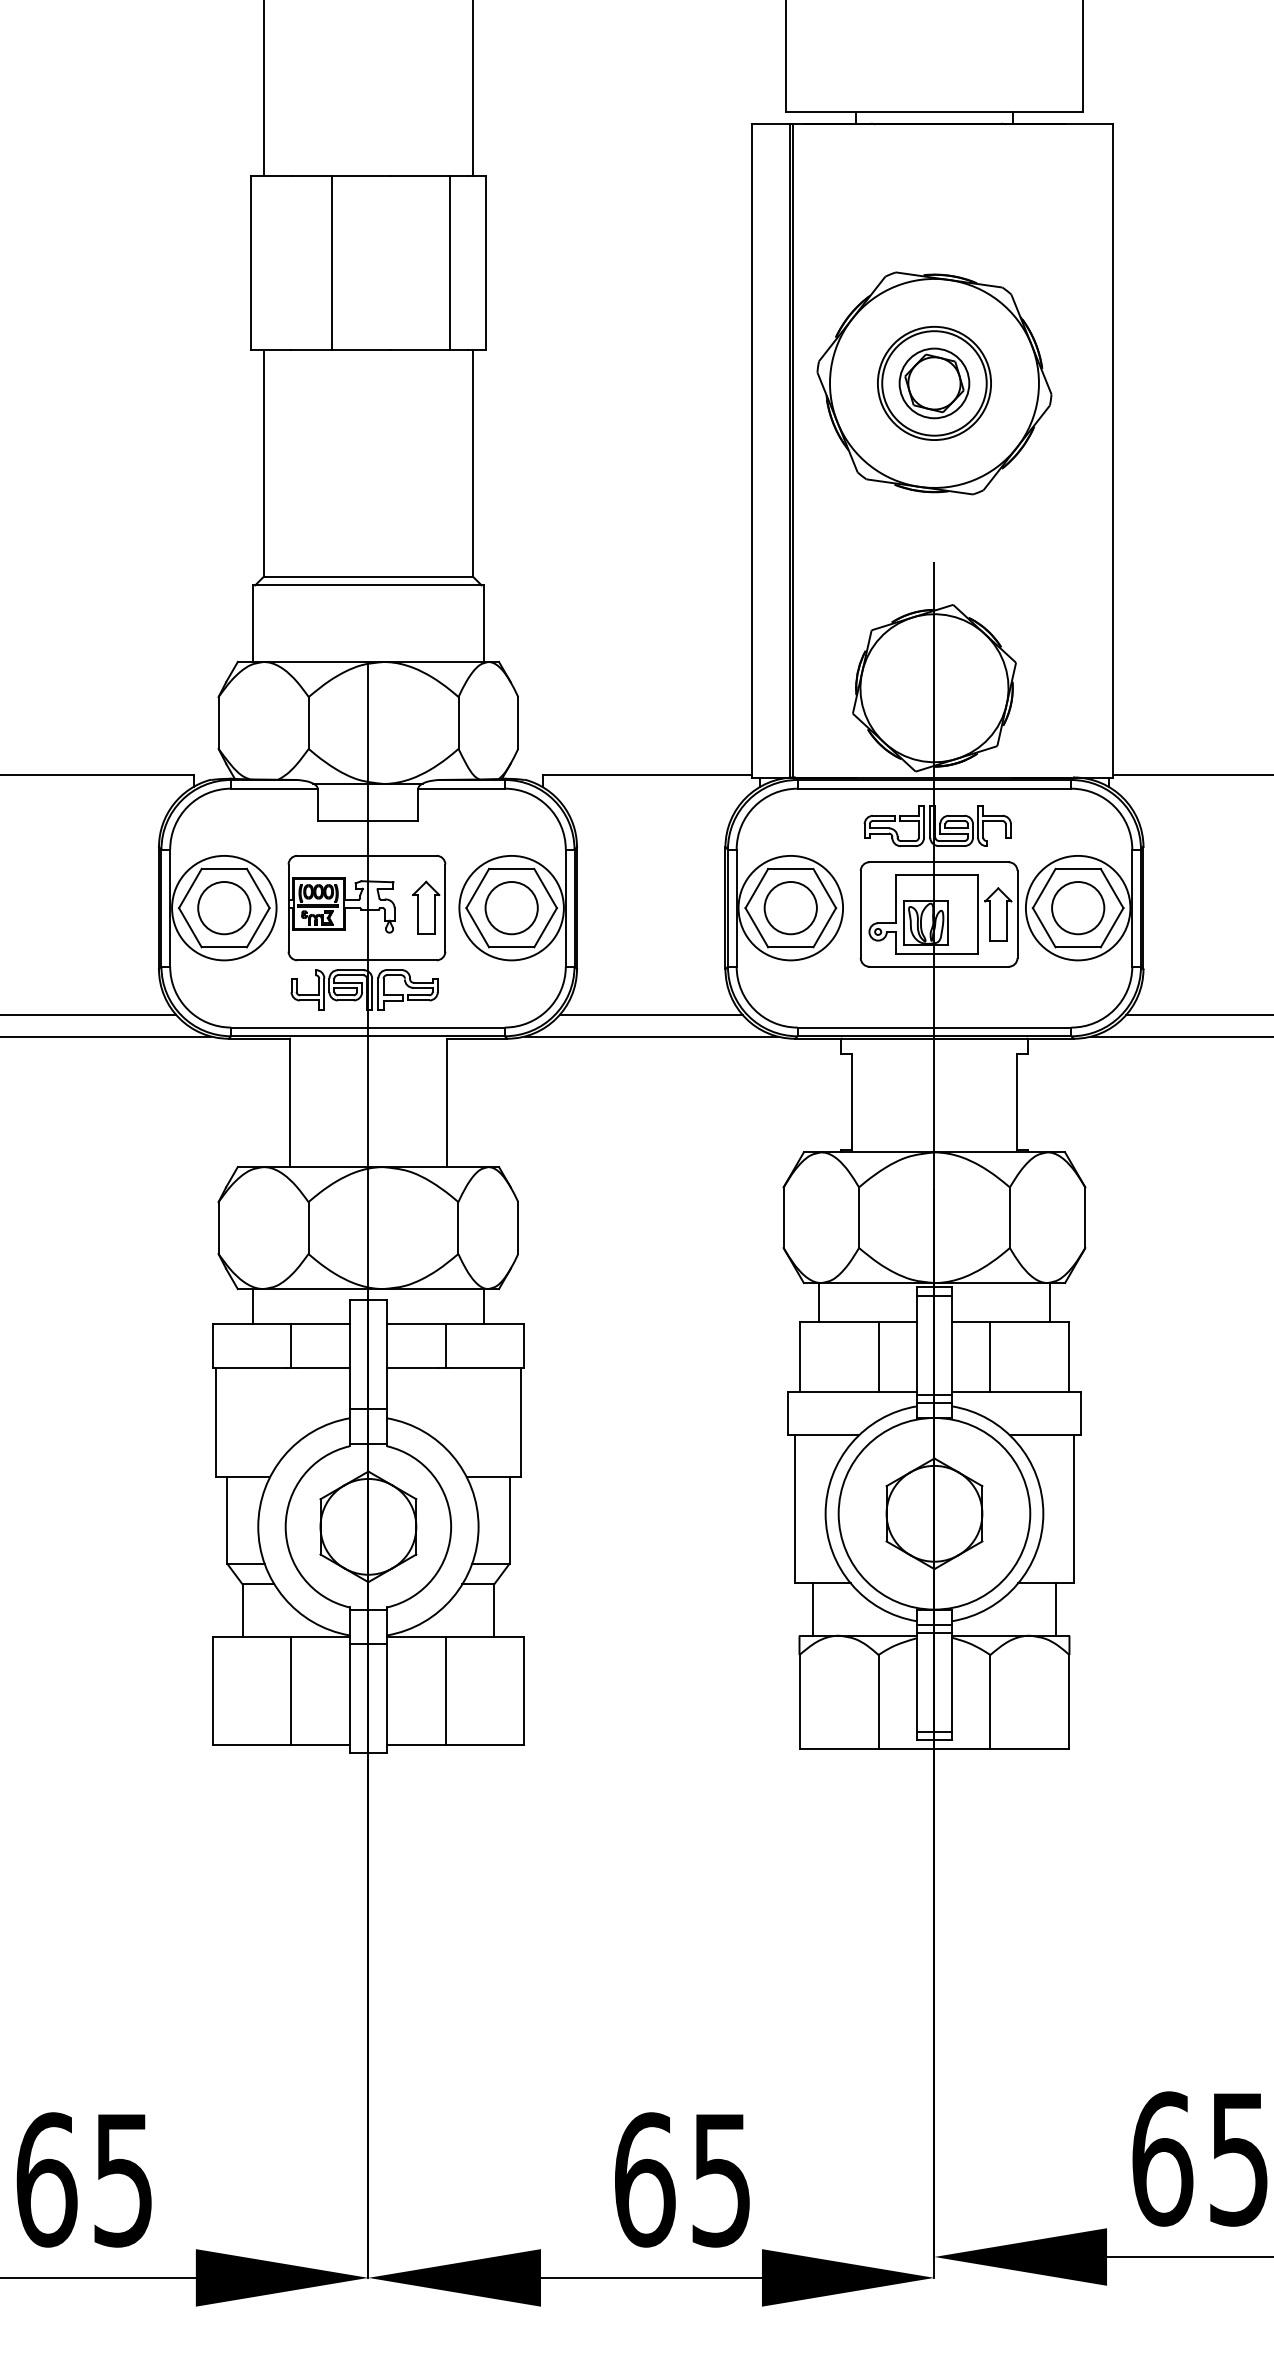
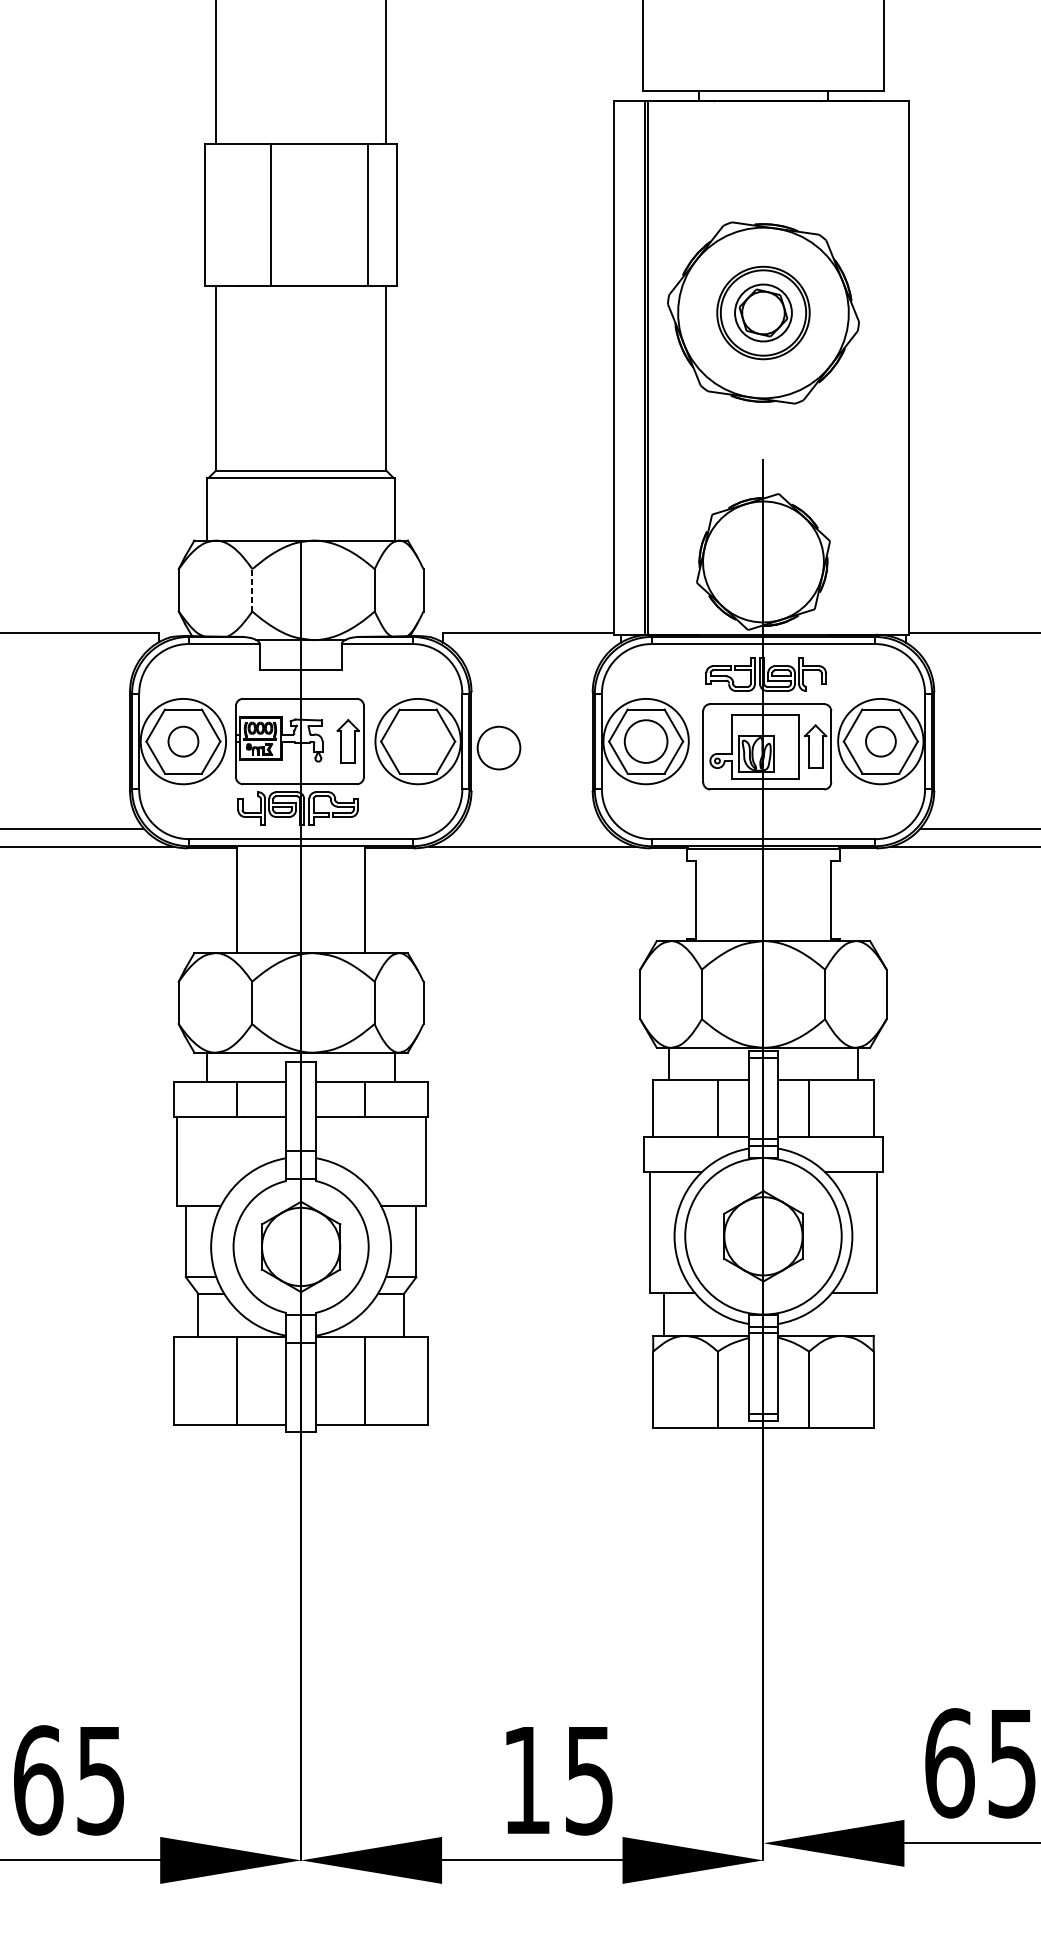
line: (308, 722) -> (252, 589), solid -> dashed
circle: (224, 908) -> (183, 741), size x0.7
circle: (511, 908) -> (498, 748), moved
circle: (1078, 908) -> (881, 741), size x0.7
line: (650, 1014) -> (531, 828), removed
line: (1056, 1609) -> (863, 1314), removed
text: (645, 2179) -> (527, 1780), 65 -> 15

